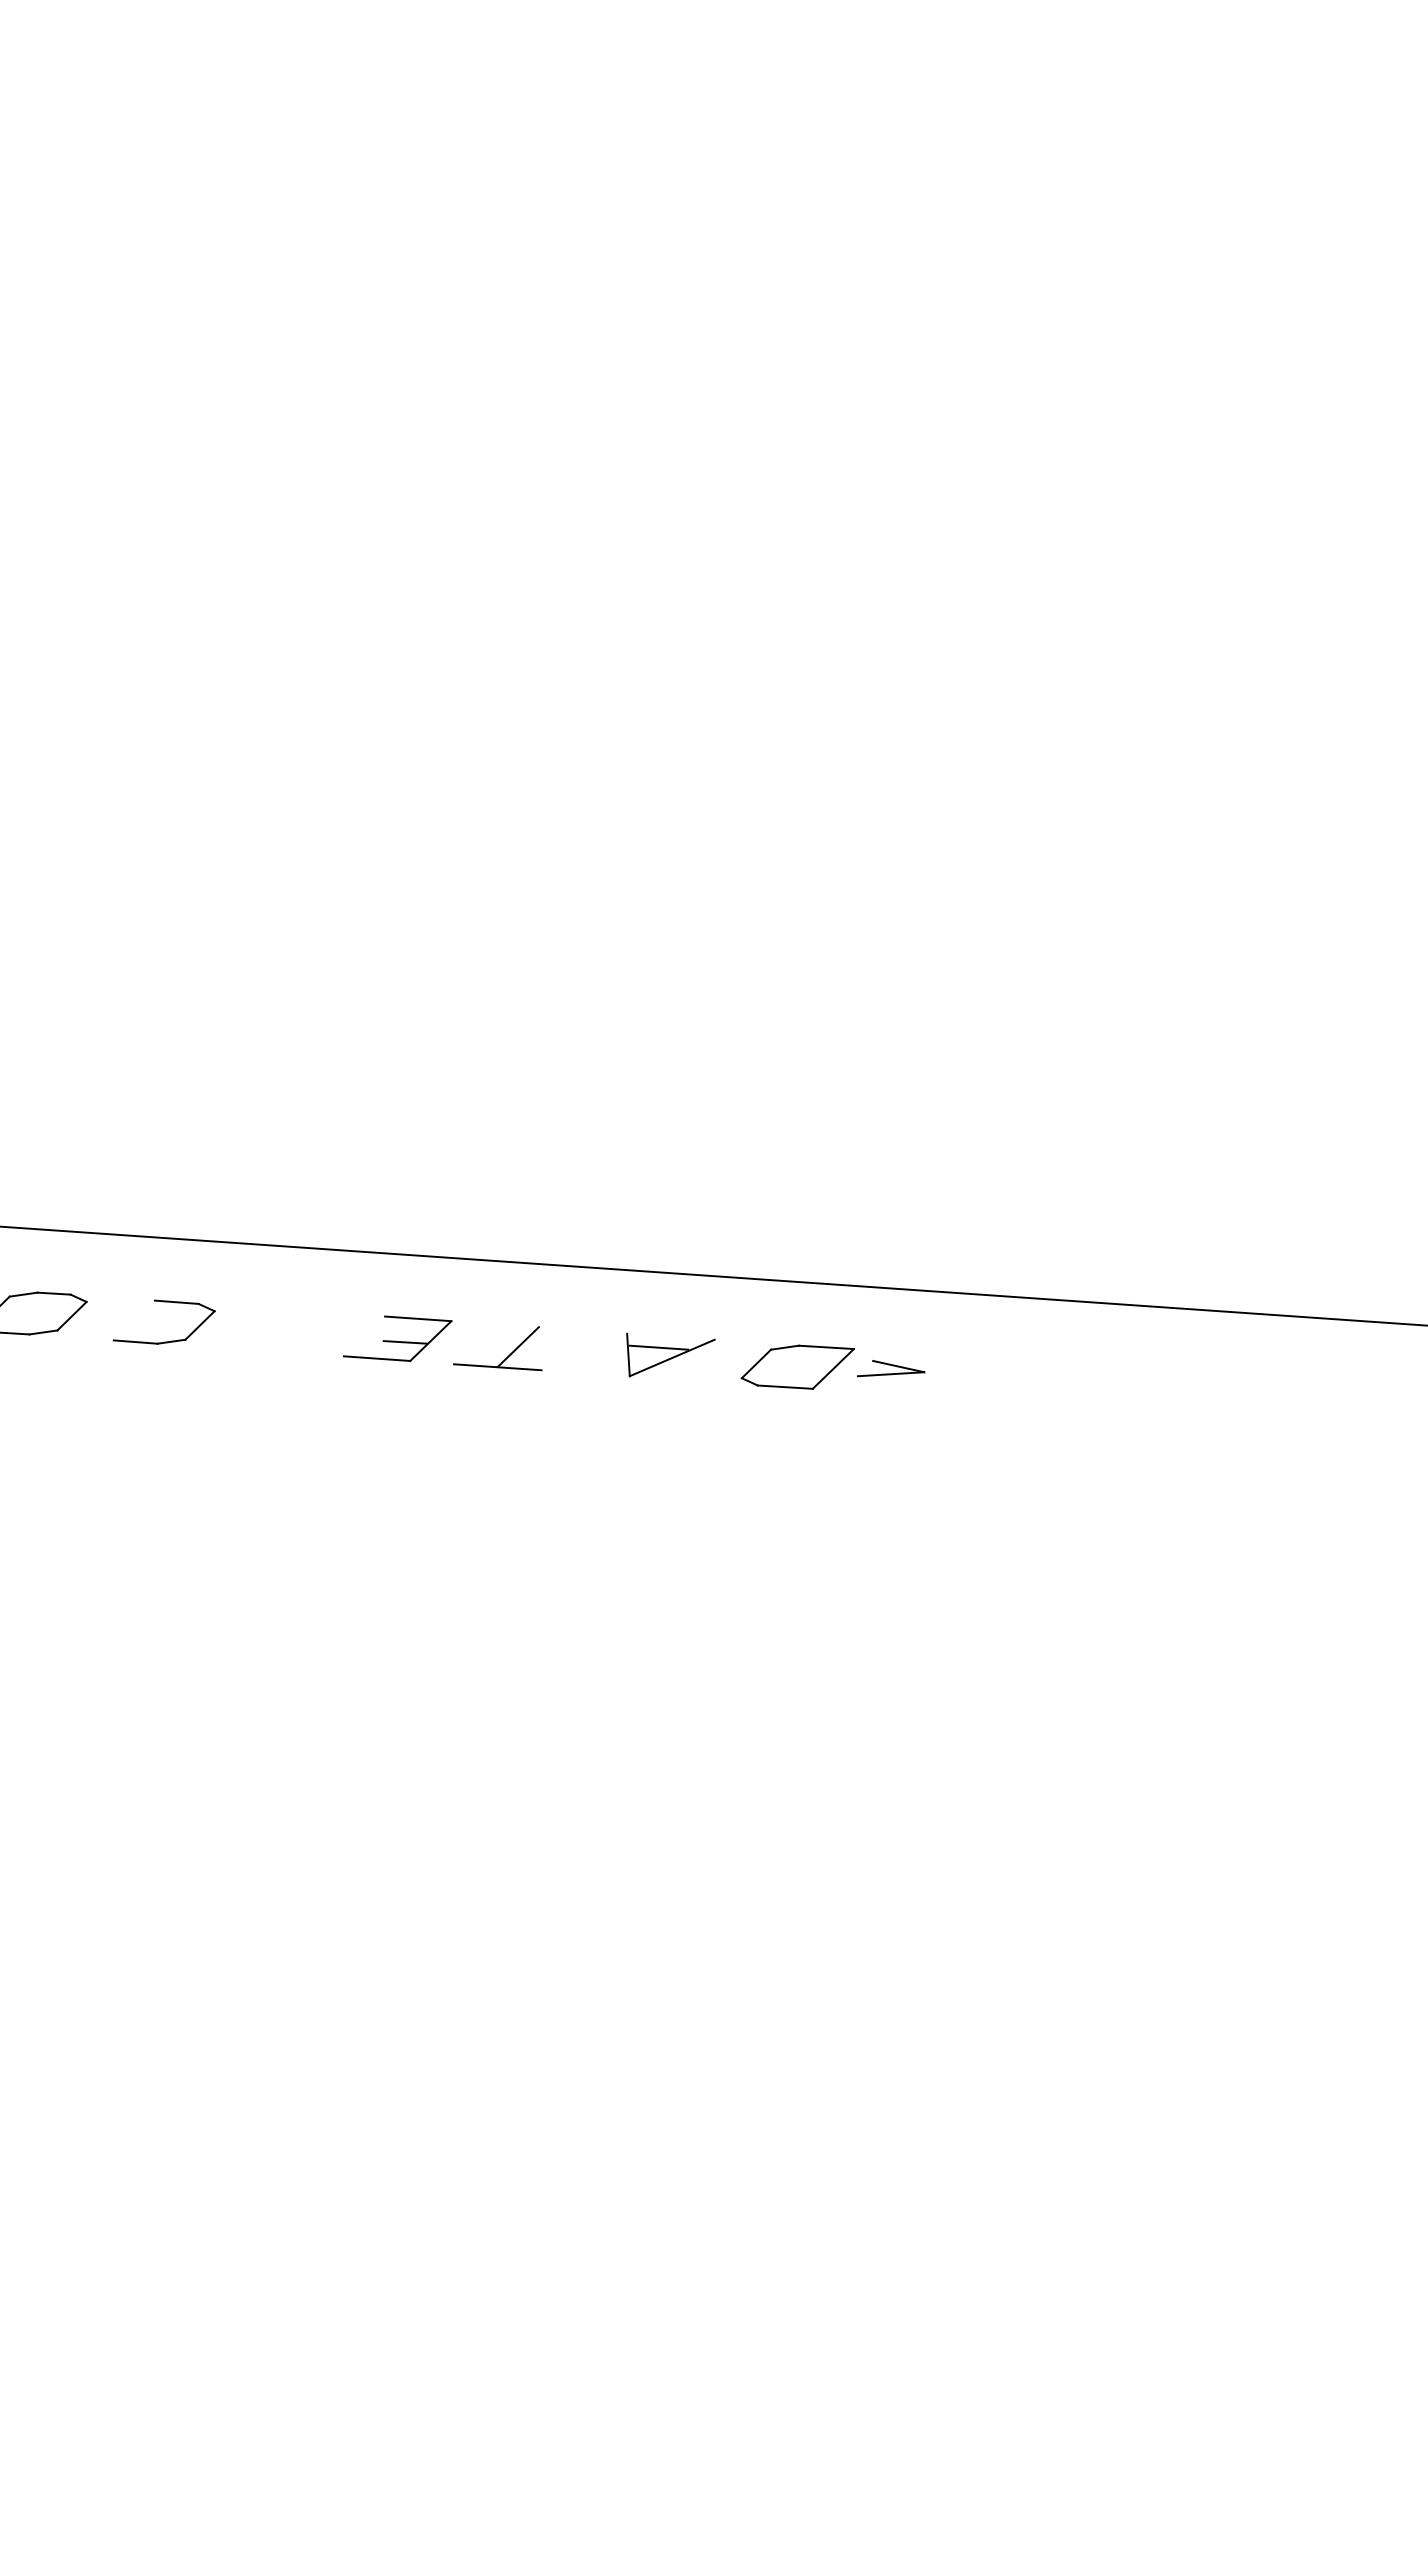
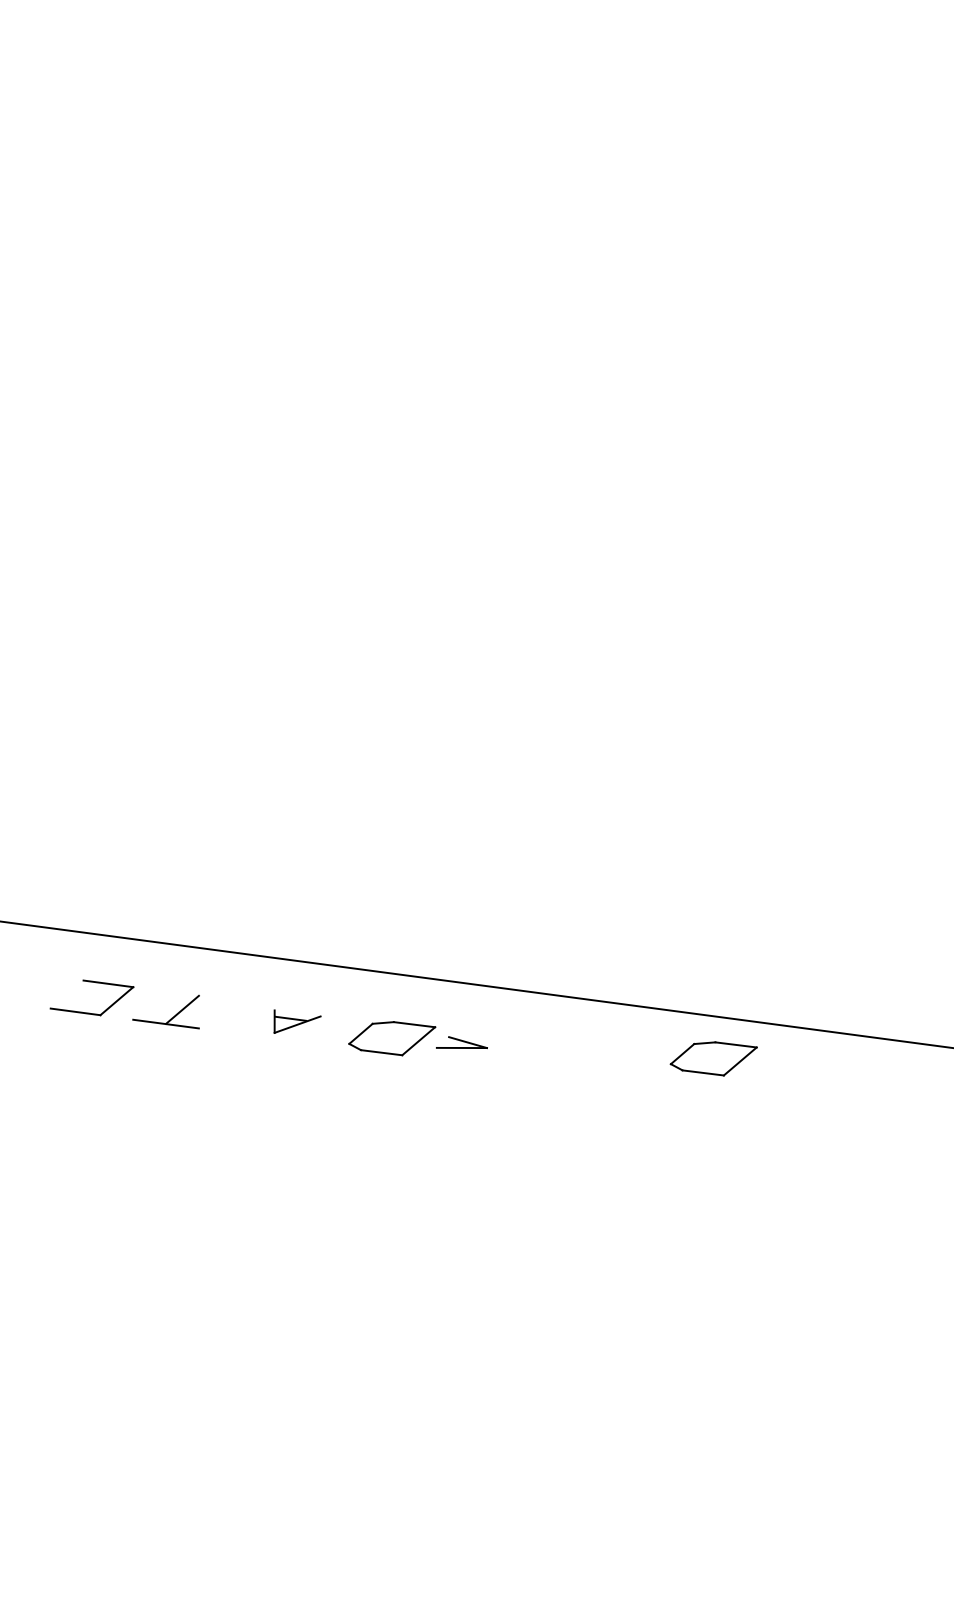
line: (405, 1342) -> (97, 1001), removed
part: (670, 1354) -> (296, 1022), size x0.7
part: (1224, 1366) -> (713, 1057), added

